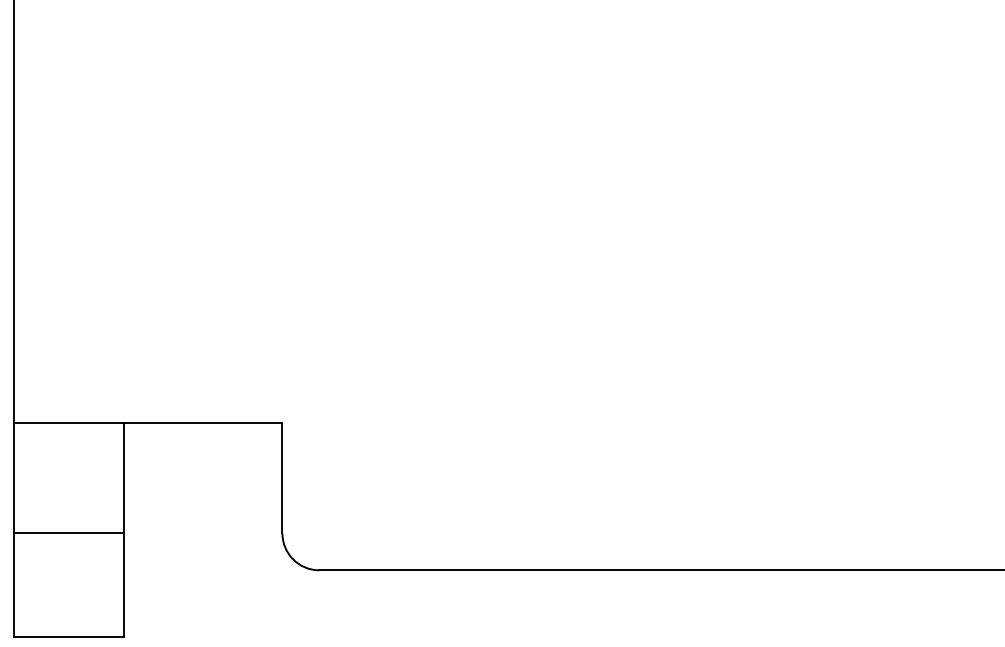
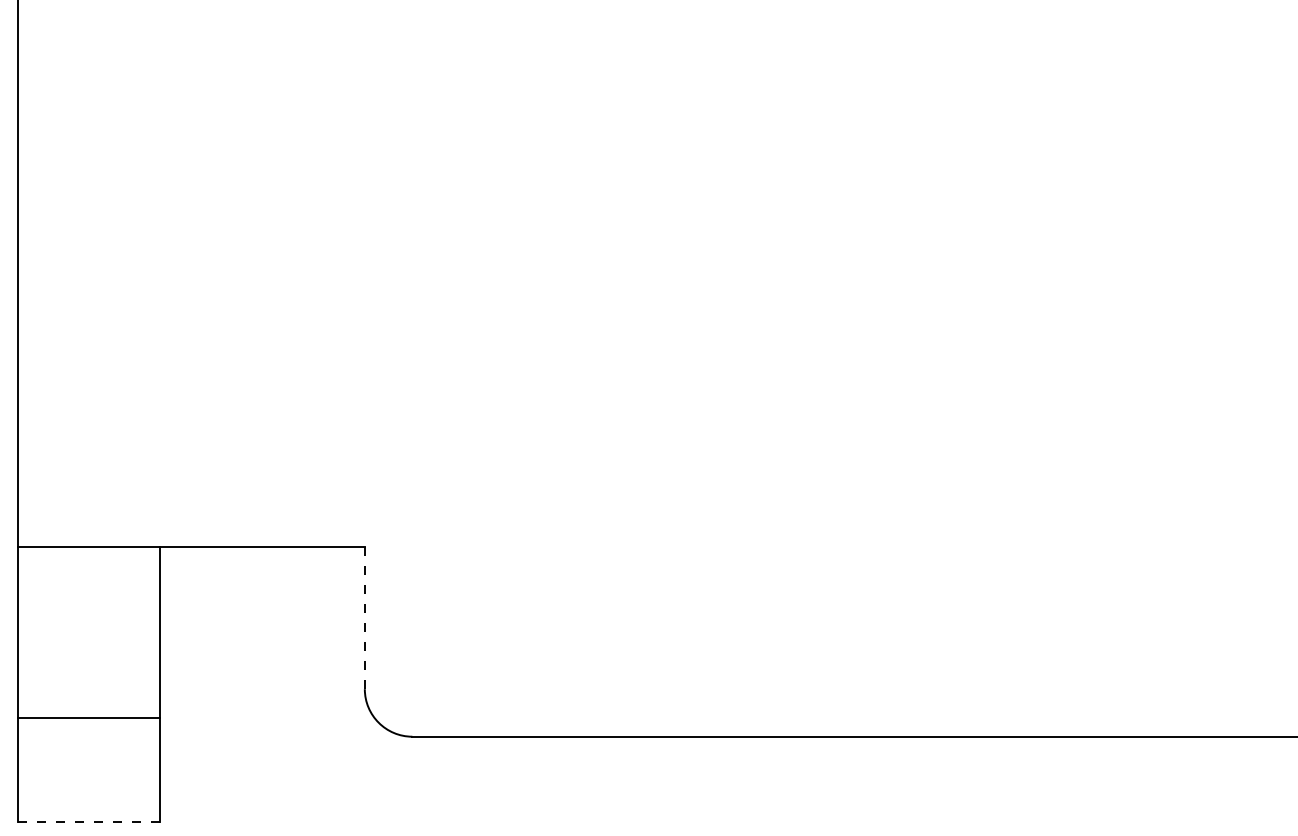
line: (282, 478) -> (364, 618), solid -> dashed
line: (68, 533) -> (88, 717), moved
line: (68, 636) -> (88, 822), solid -> dashed

